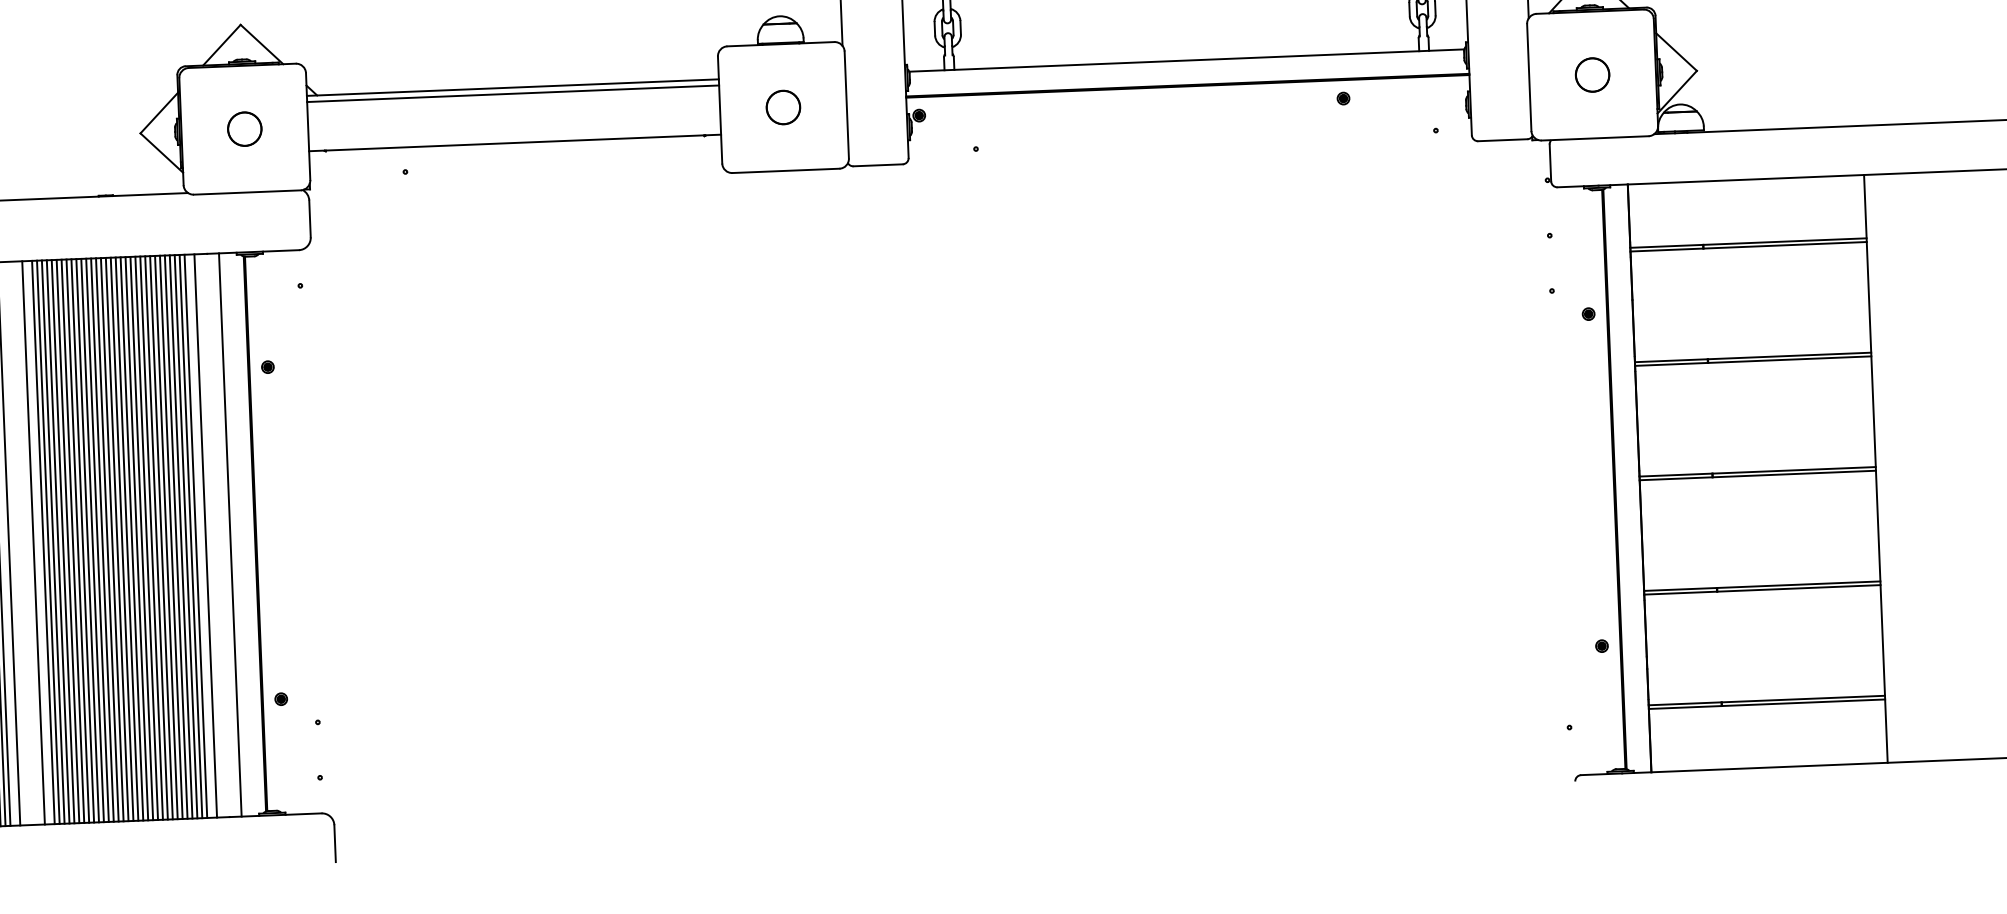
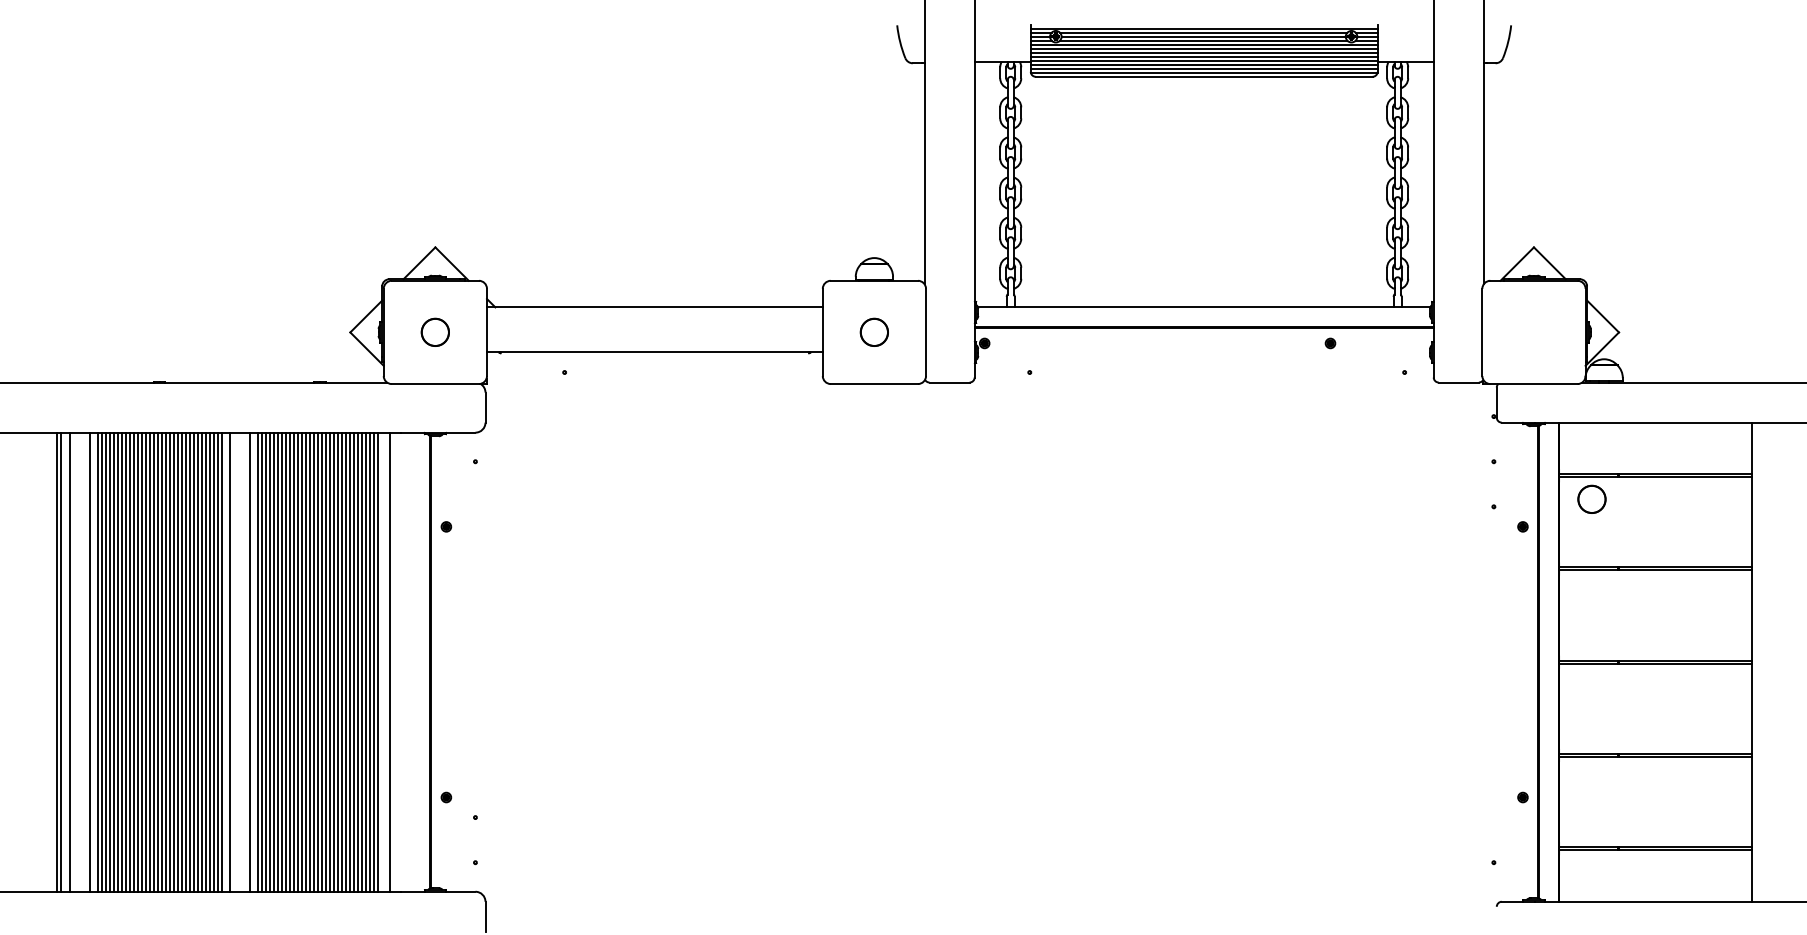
circle: (1591, 73) -> (1591, 498), moved
line: (512, 93) -> (654, 312), removed
line: (230, 534) -> (410, 661), removed
line: (196, 535) -> (382, 661), removed

